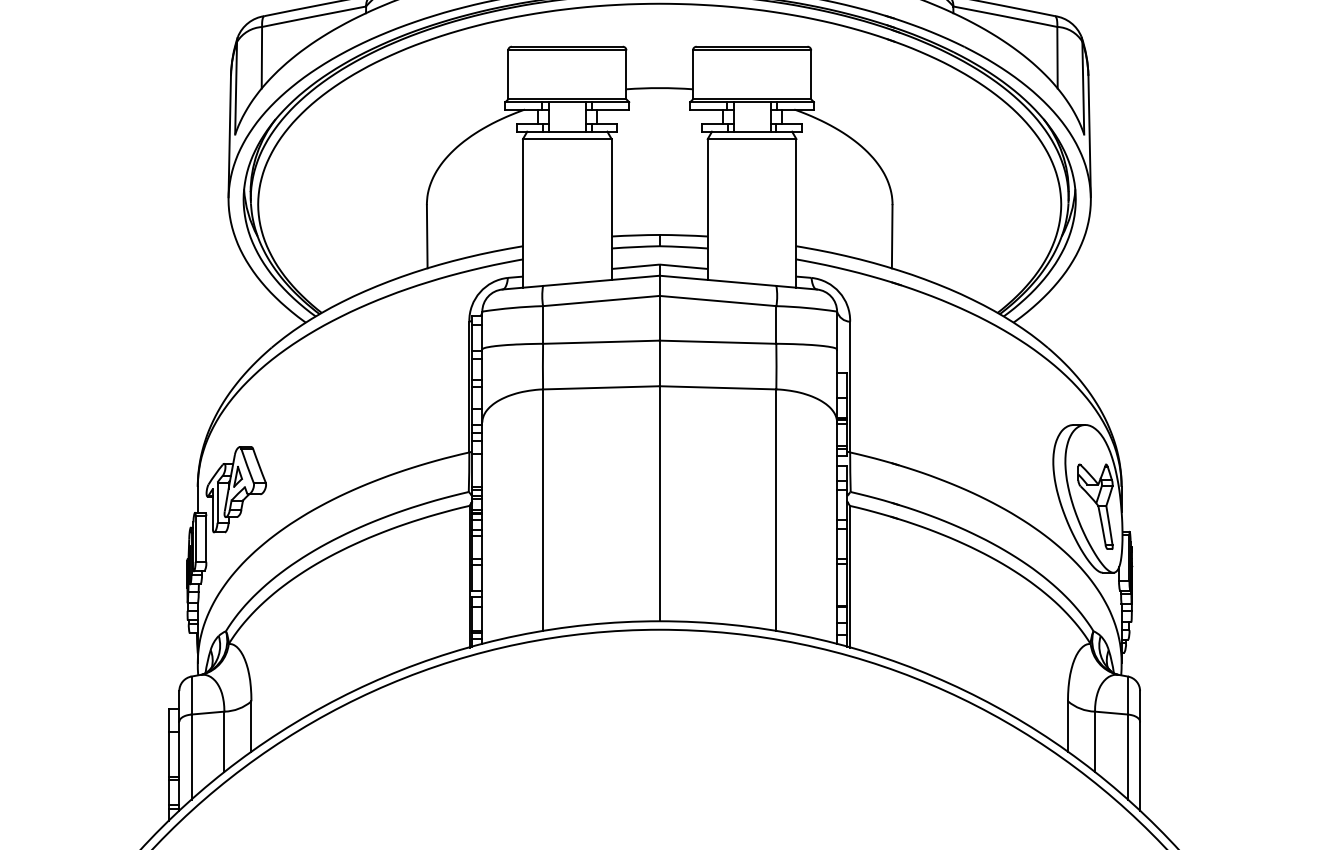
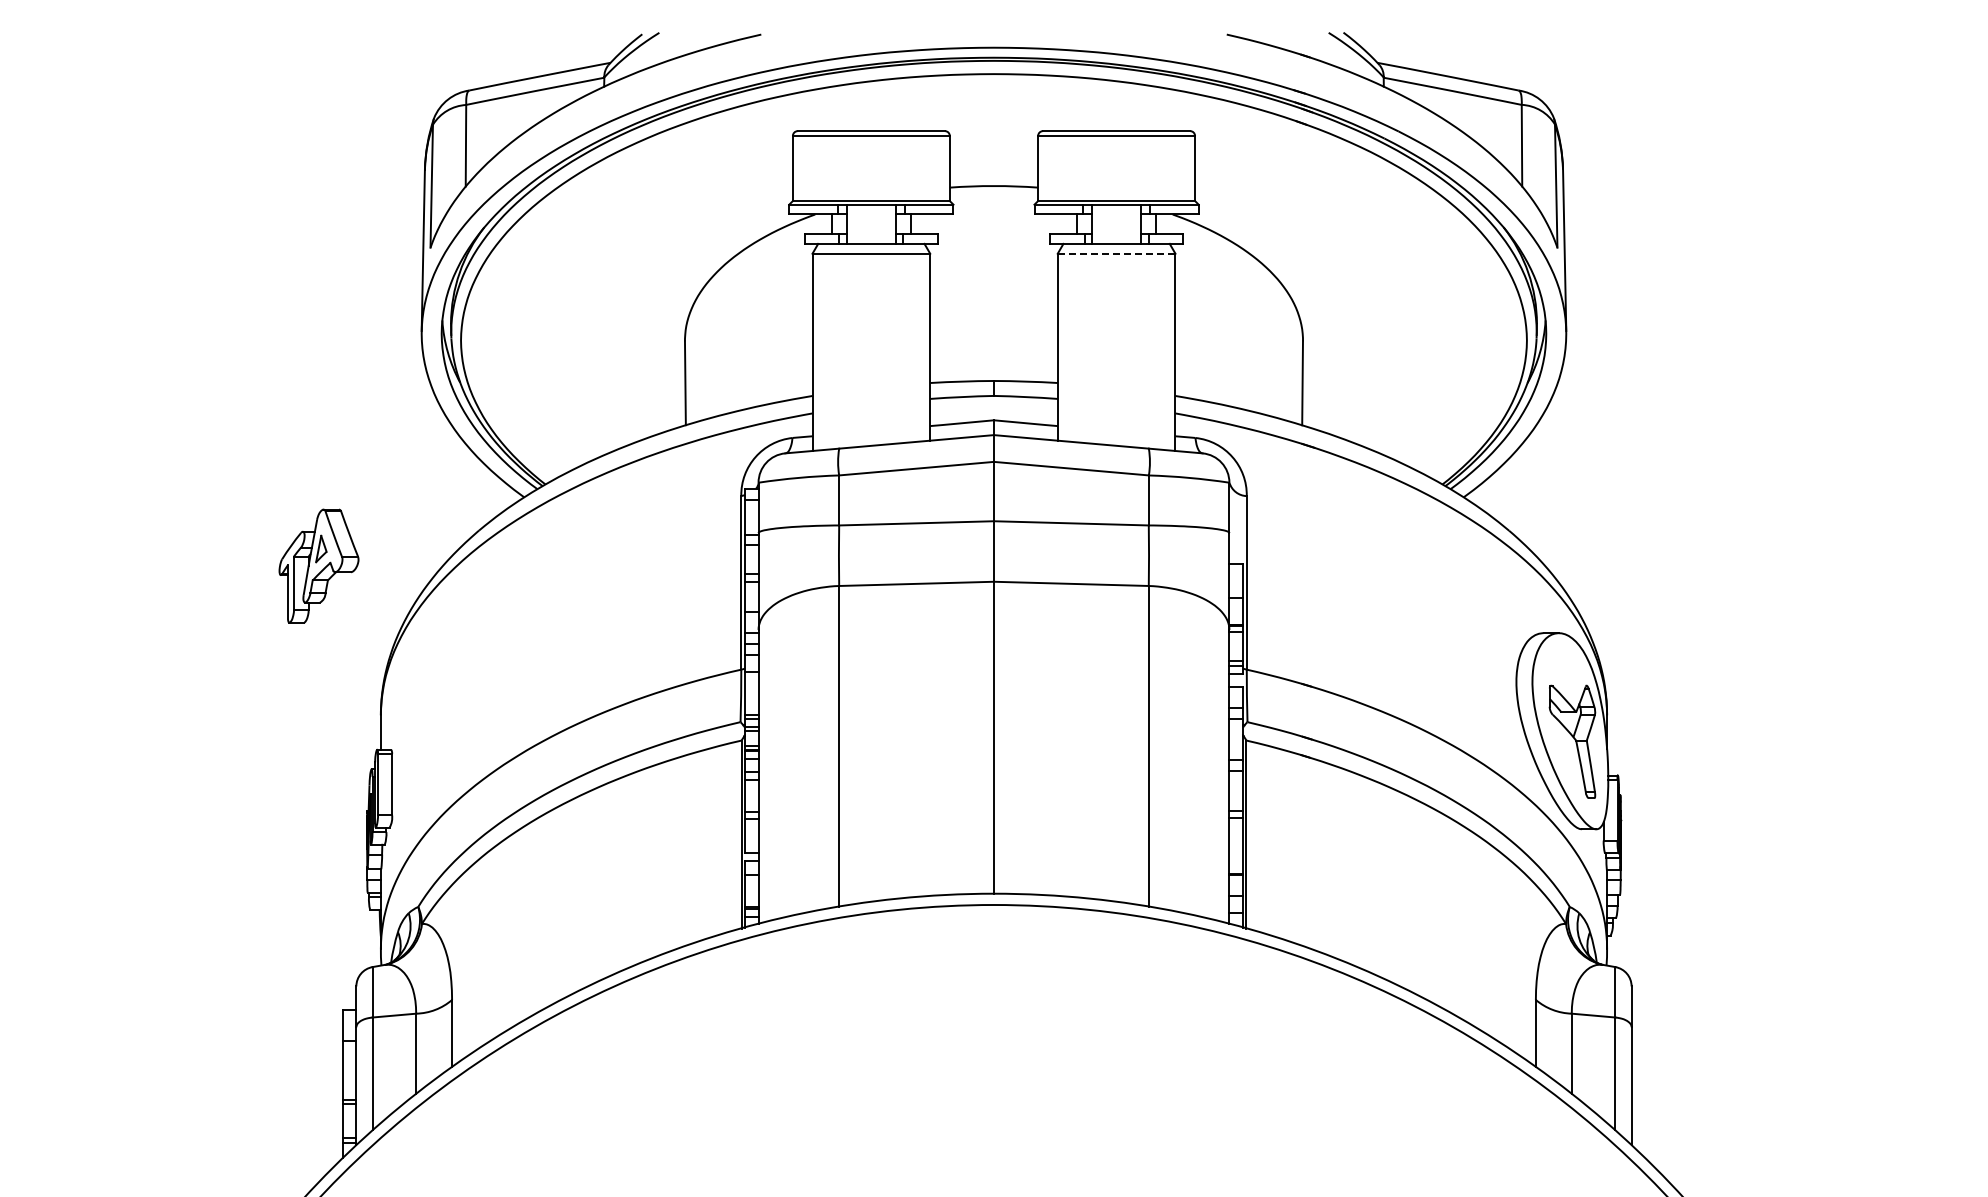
line: (752, 138) -> (1116, 253), solid -> dashed
part: (235, 489) -> (318, 565), moved

